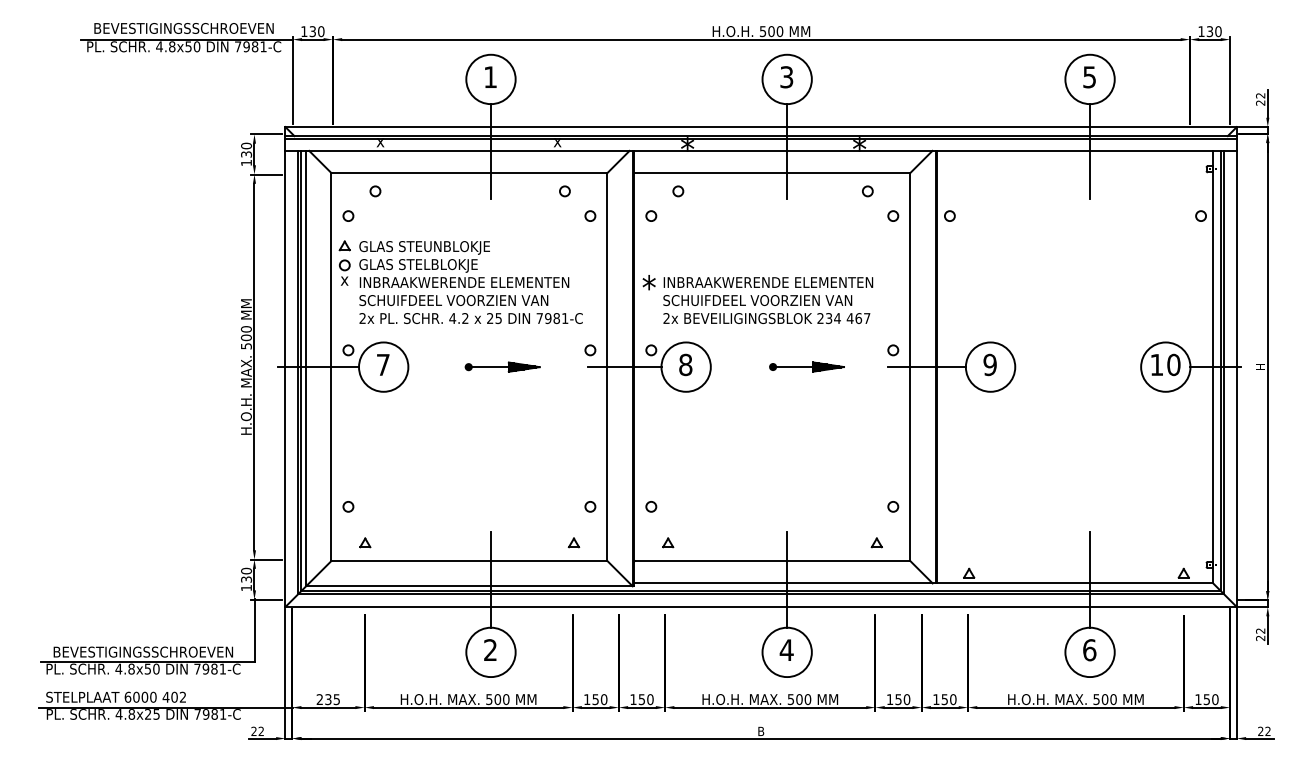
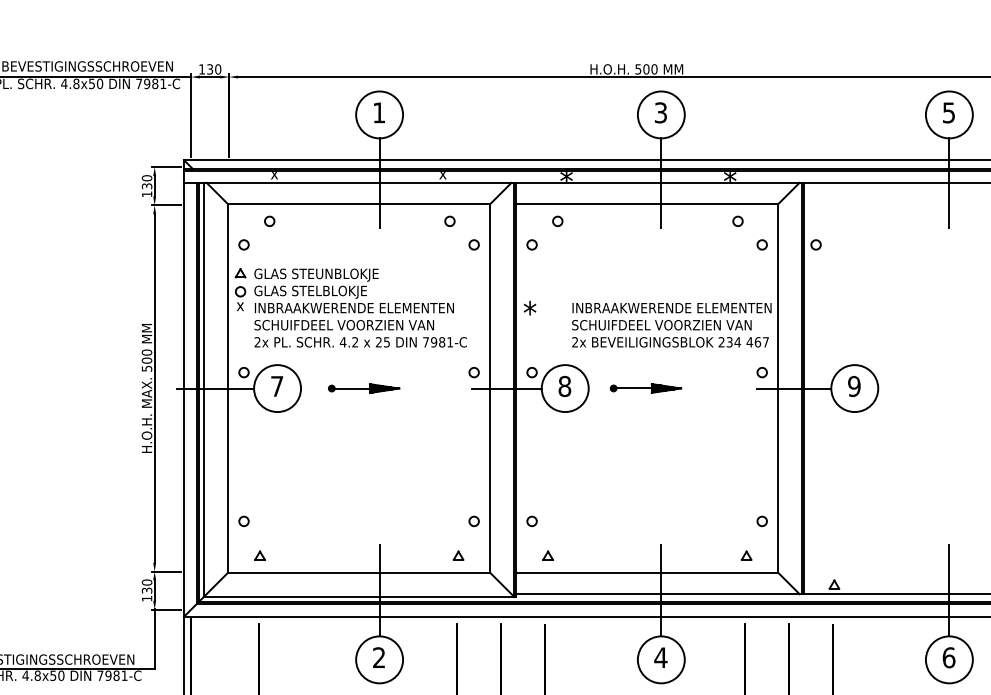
text: (768, 300) -> (672, 325), moved
part: (502, 366) -> (363, 387), moved
part: (806, 366) -> (645, 387), moved

